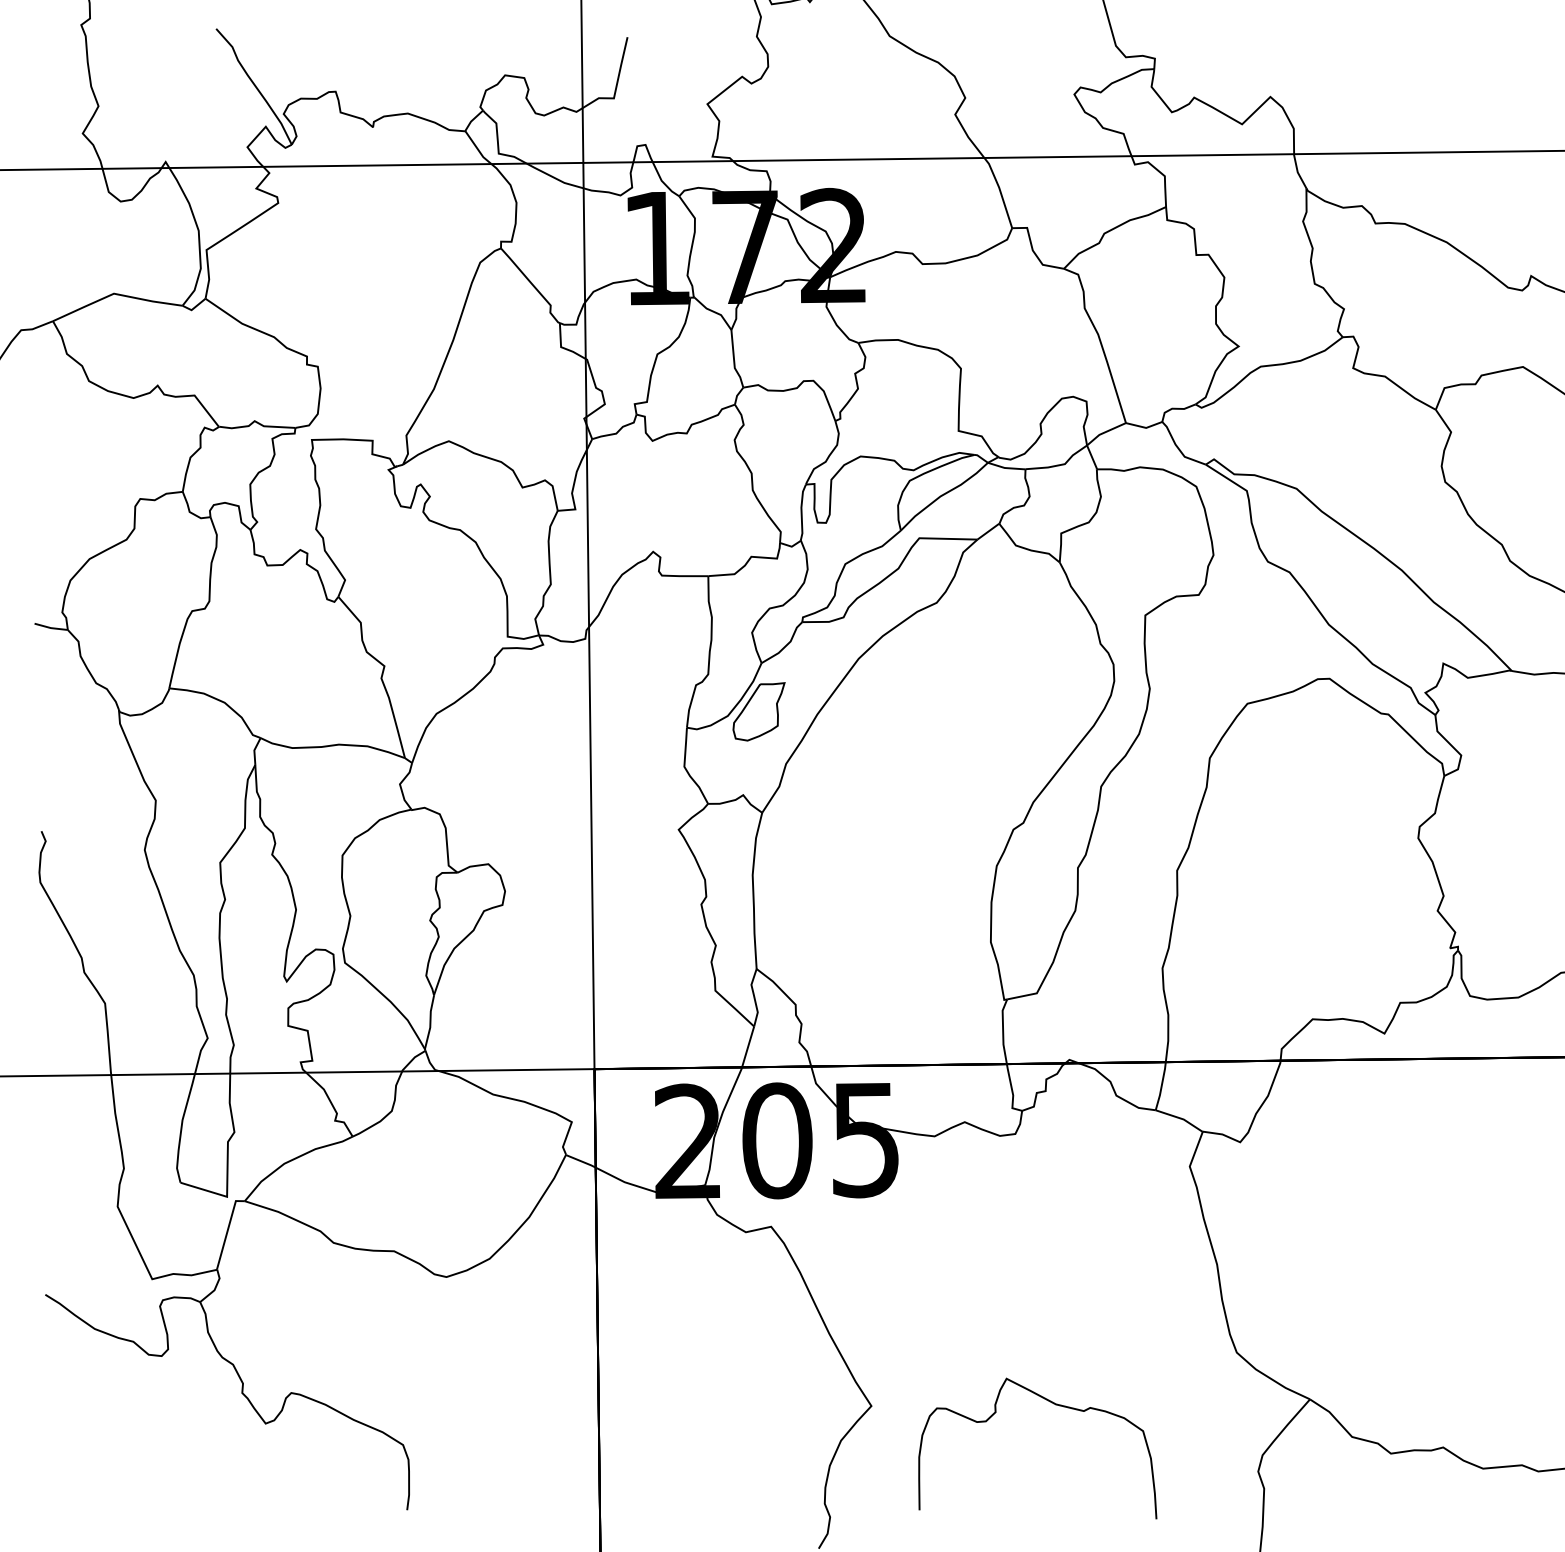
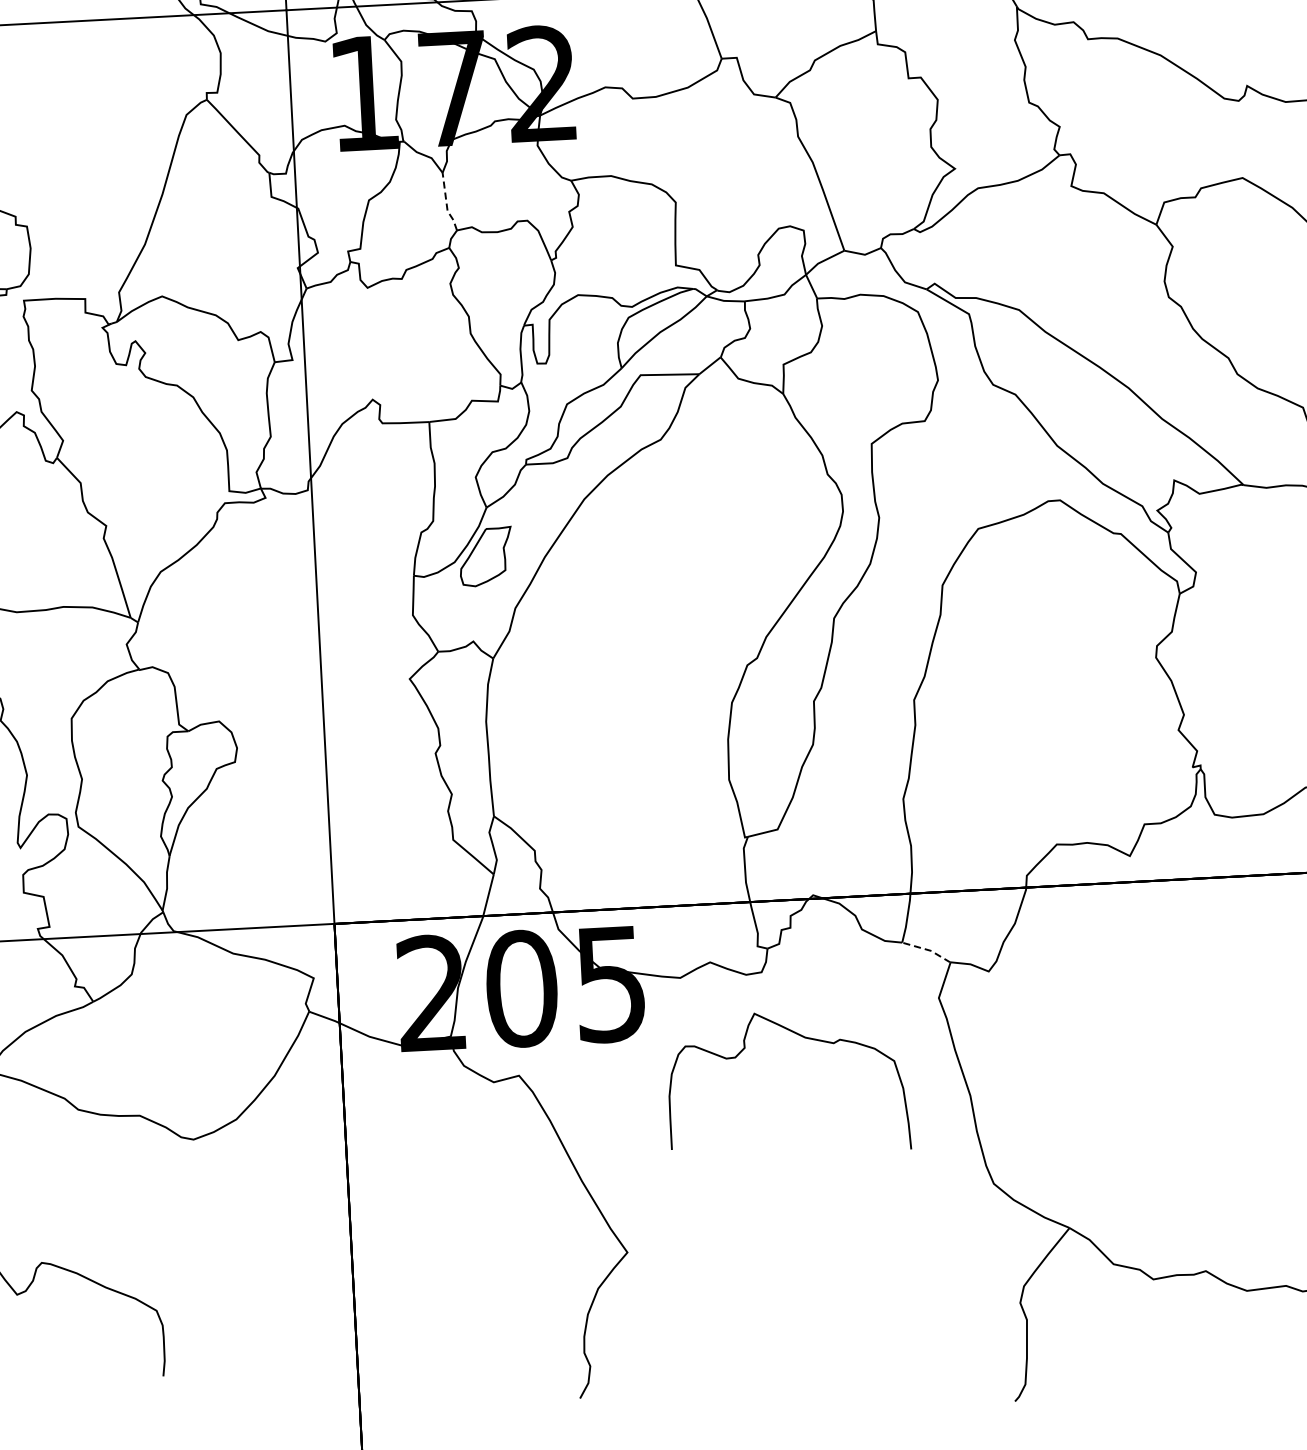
line: (734, 360) -> (446, 203), solid -> dashed
line: (1180, 1118) -> (927, 949), solid -> dashed
curve: (1055, 1405) -> (804, 1038), moved

